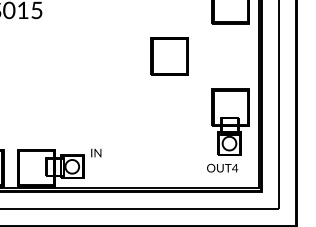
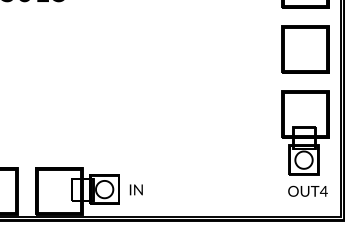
part: (169, 56) -> (305, 49), moved
text: (96, 152) -> (136, 189), moved
text: (222, 168) -> (307, 191), moved

